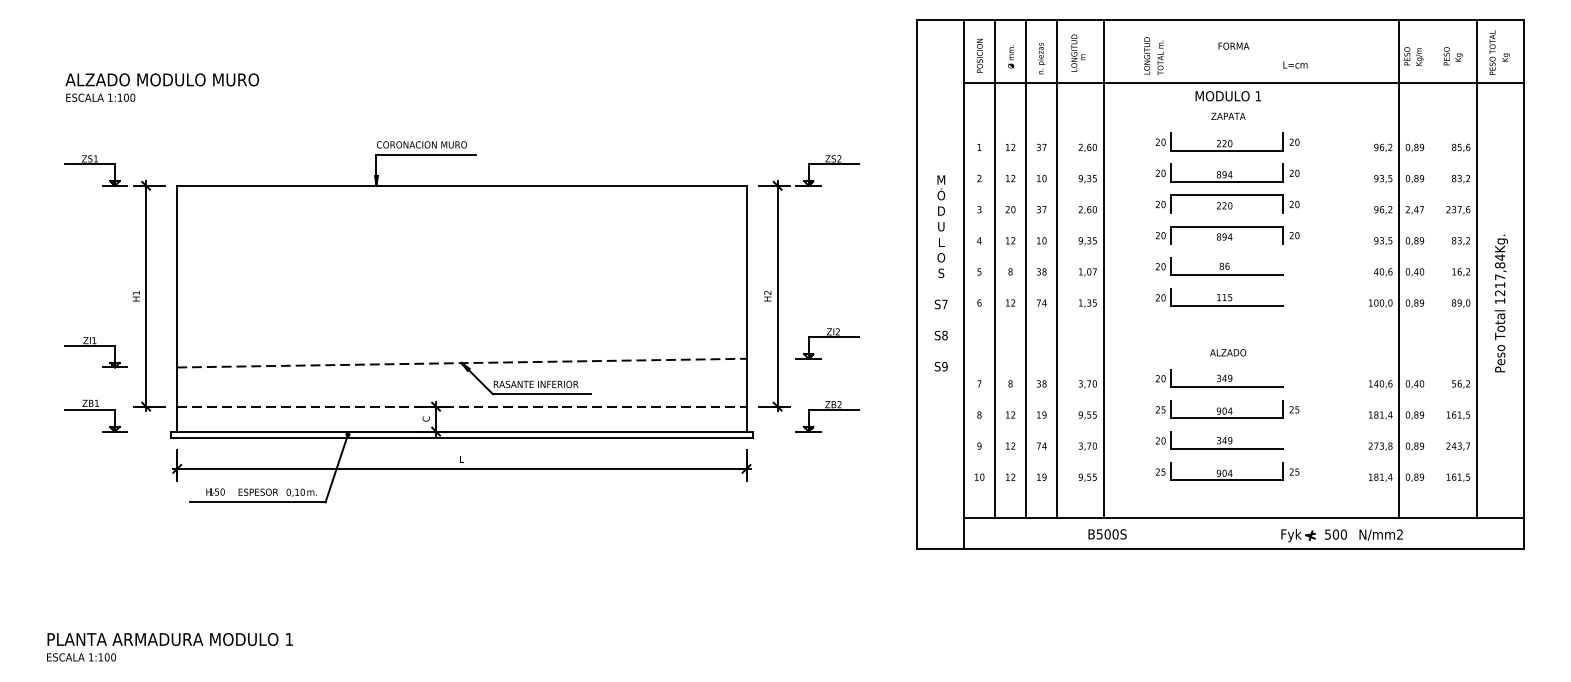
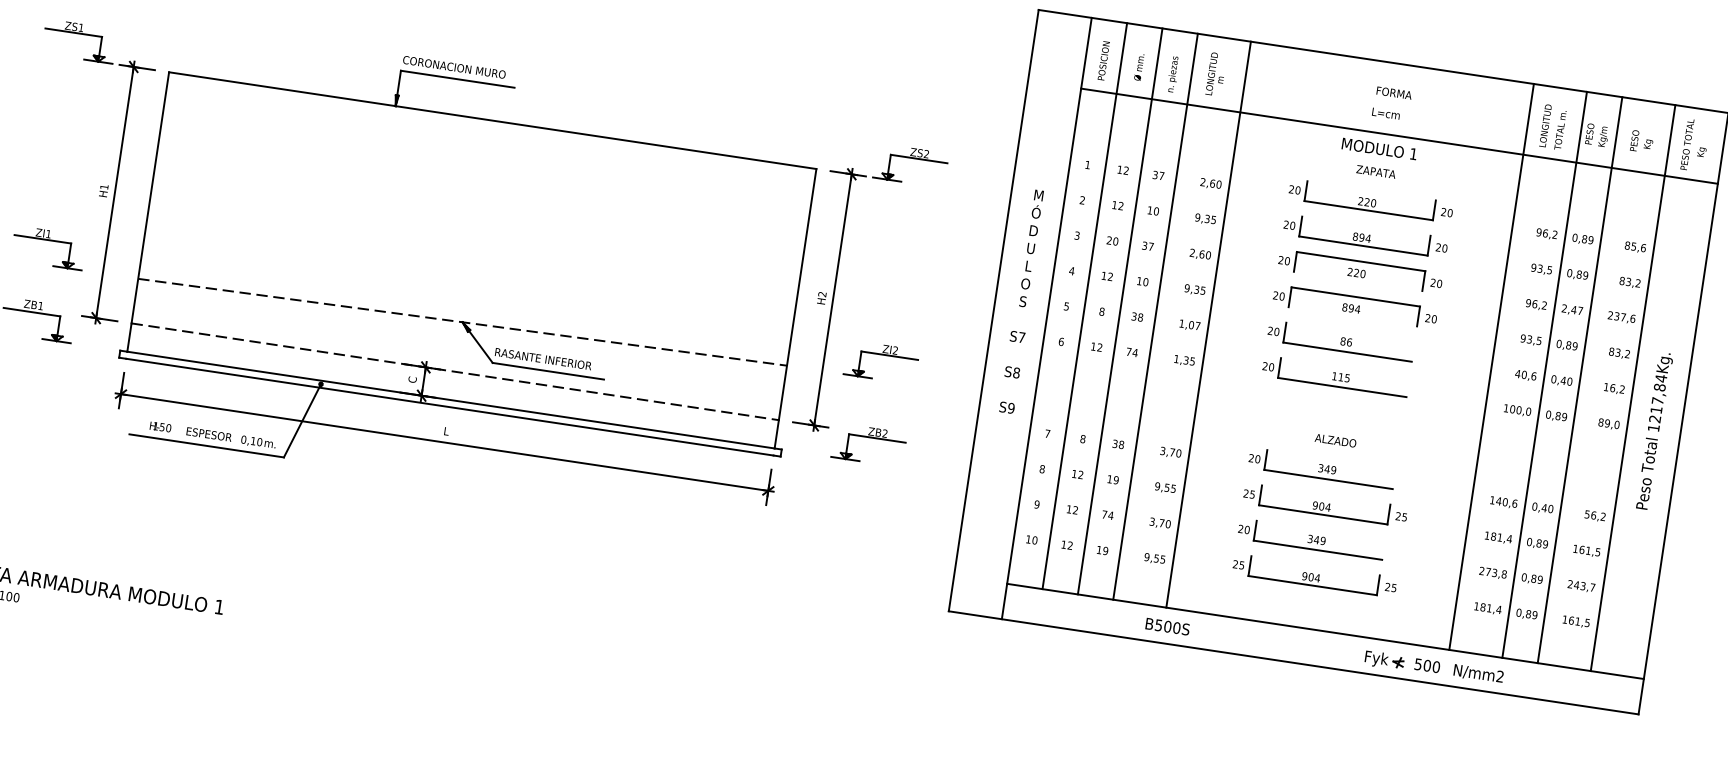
text: (1153, 55) -> (1552, 126), moved
text: (1295, 64) -> (1386, 113), moved
line: (1352, 269) -> (1491, 367), added
line: (1430, 269) -> (1579, 380), added

